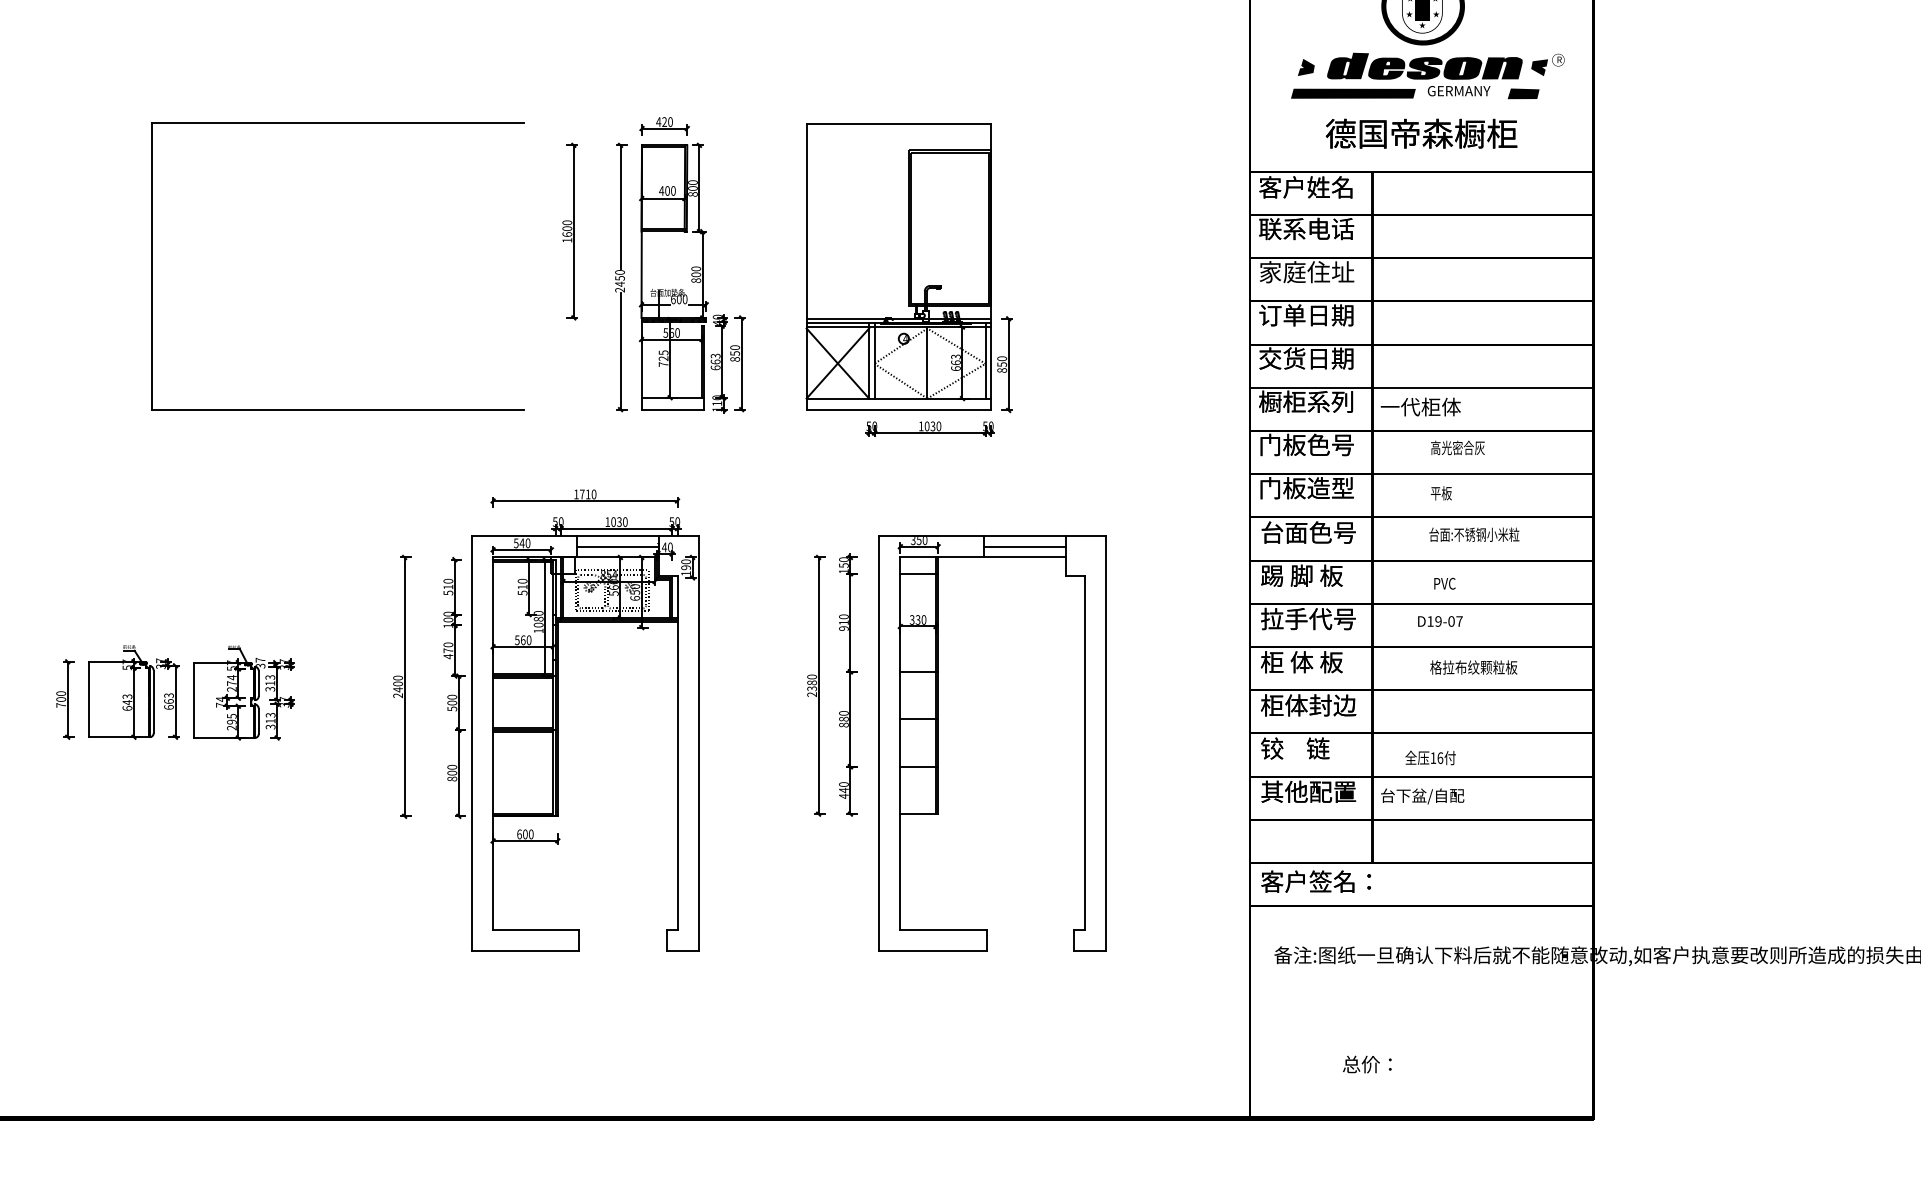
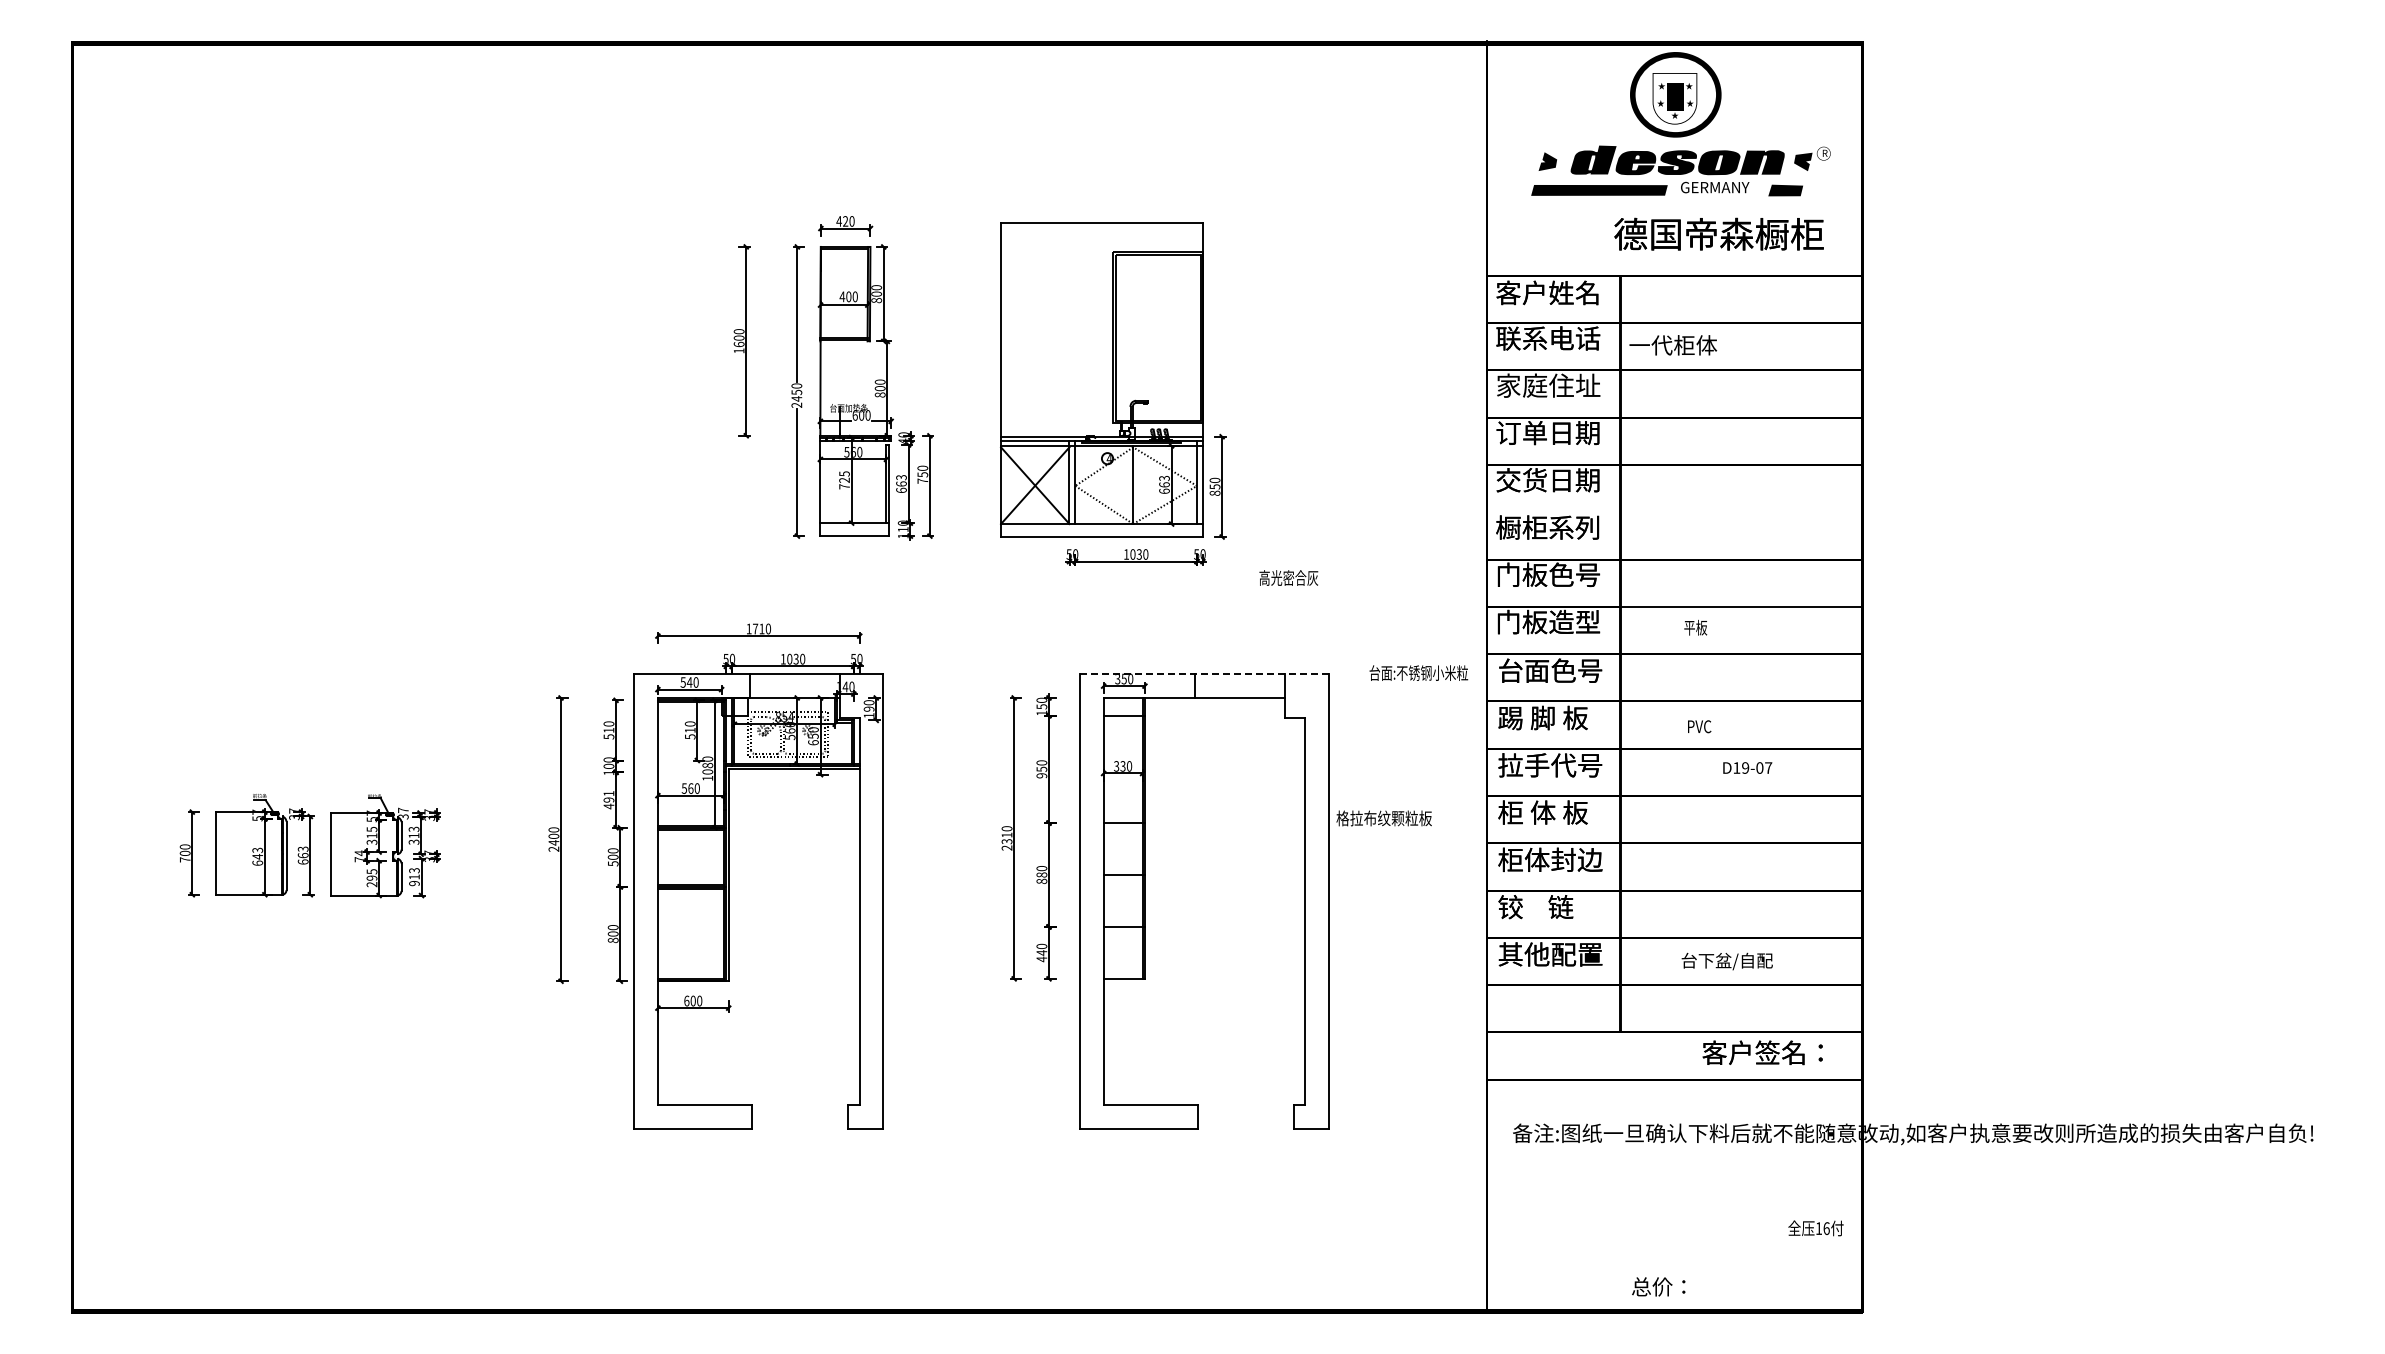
part: (338, 123) -> (488, 222), removed
text: (1421, 133) -> (1718, 233), moved
text: (734, 358) -> (922, 480), 850 -> 750
line: (1421, 388) -> (1674, 512), removed
text: (1421, 407) -> (1673, 345), moved
text: (1457, 447) -> (1288, 577), moved
text: (1474, 534) -> (1418, 672), moved
line: (992, 536) -> (1204, 674), solid -> dashed
line: (617, 547) -> (794, 686), removed
line: (1025, 547) -> (1240, 686), removed
text: (843, 621) -> (1041, 768), 910 -> 950
text: (1440, 621) -> (1747, 767), moved
text: (447, 647) -> (608, 796), 470 -> 491
text: (1473, 667) -> (1383, 818), moved
text: (811, 682) -> (1006, 834), 2380 -> 2310
text: (231, 683) -> (371, 835), 274 -> 315
text: (270, 727) -> (414, 883), 313 -> 913
text: (1430, 758) -> (1815, 1228), moved
text: (1421, 796) -> (1726, 961), moved
text: (1315, 881) -> (1762, 1052), moved
text: (1367, 1064) -> (1658, 1286), moved

